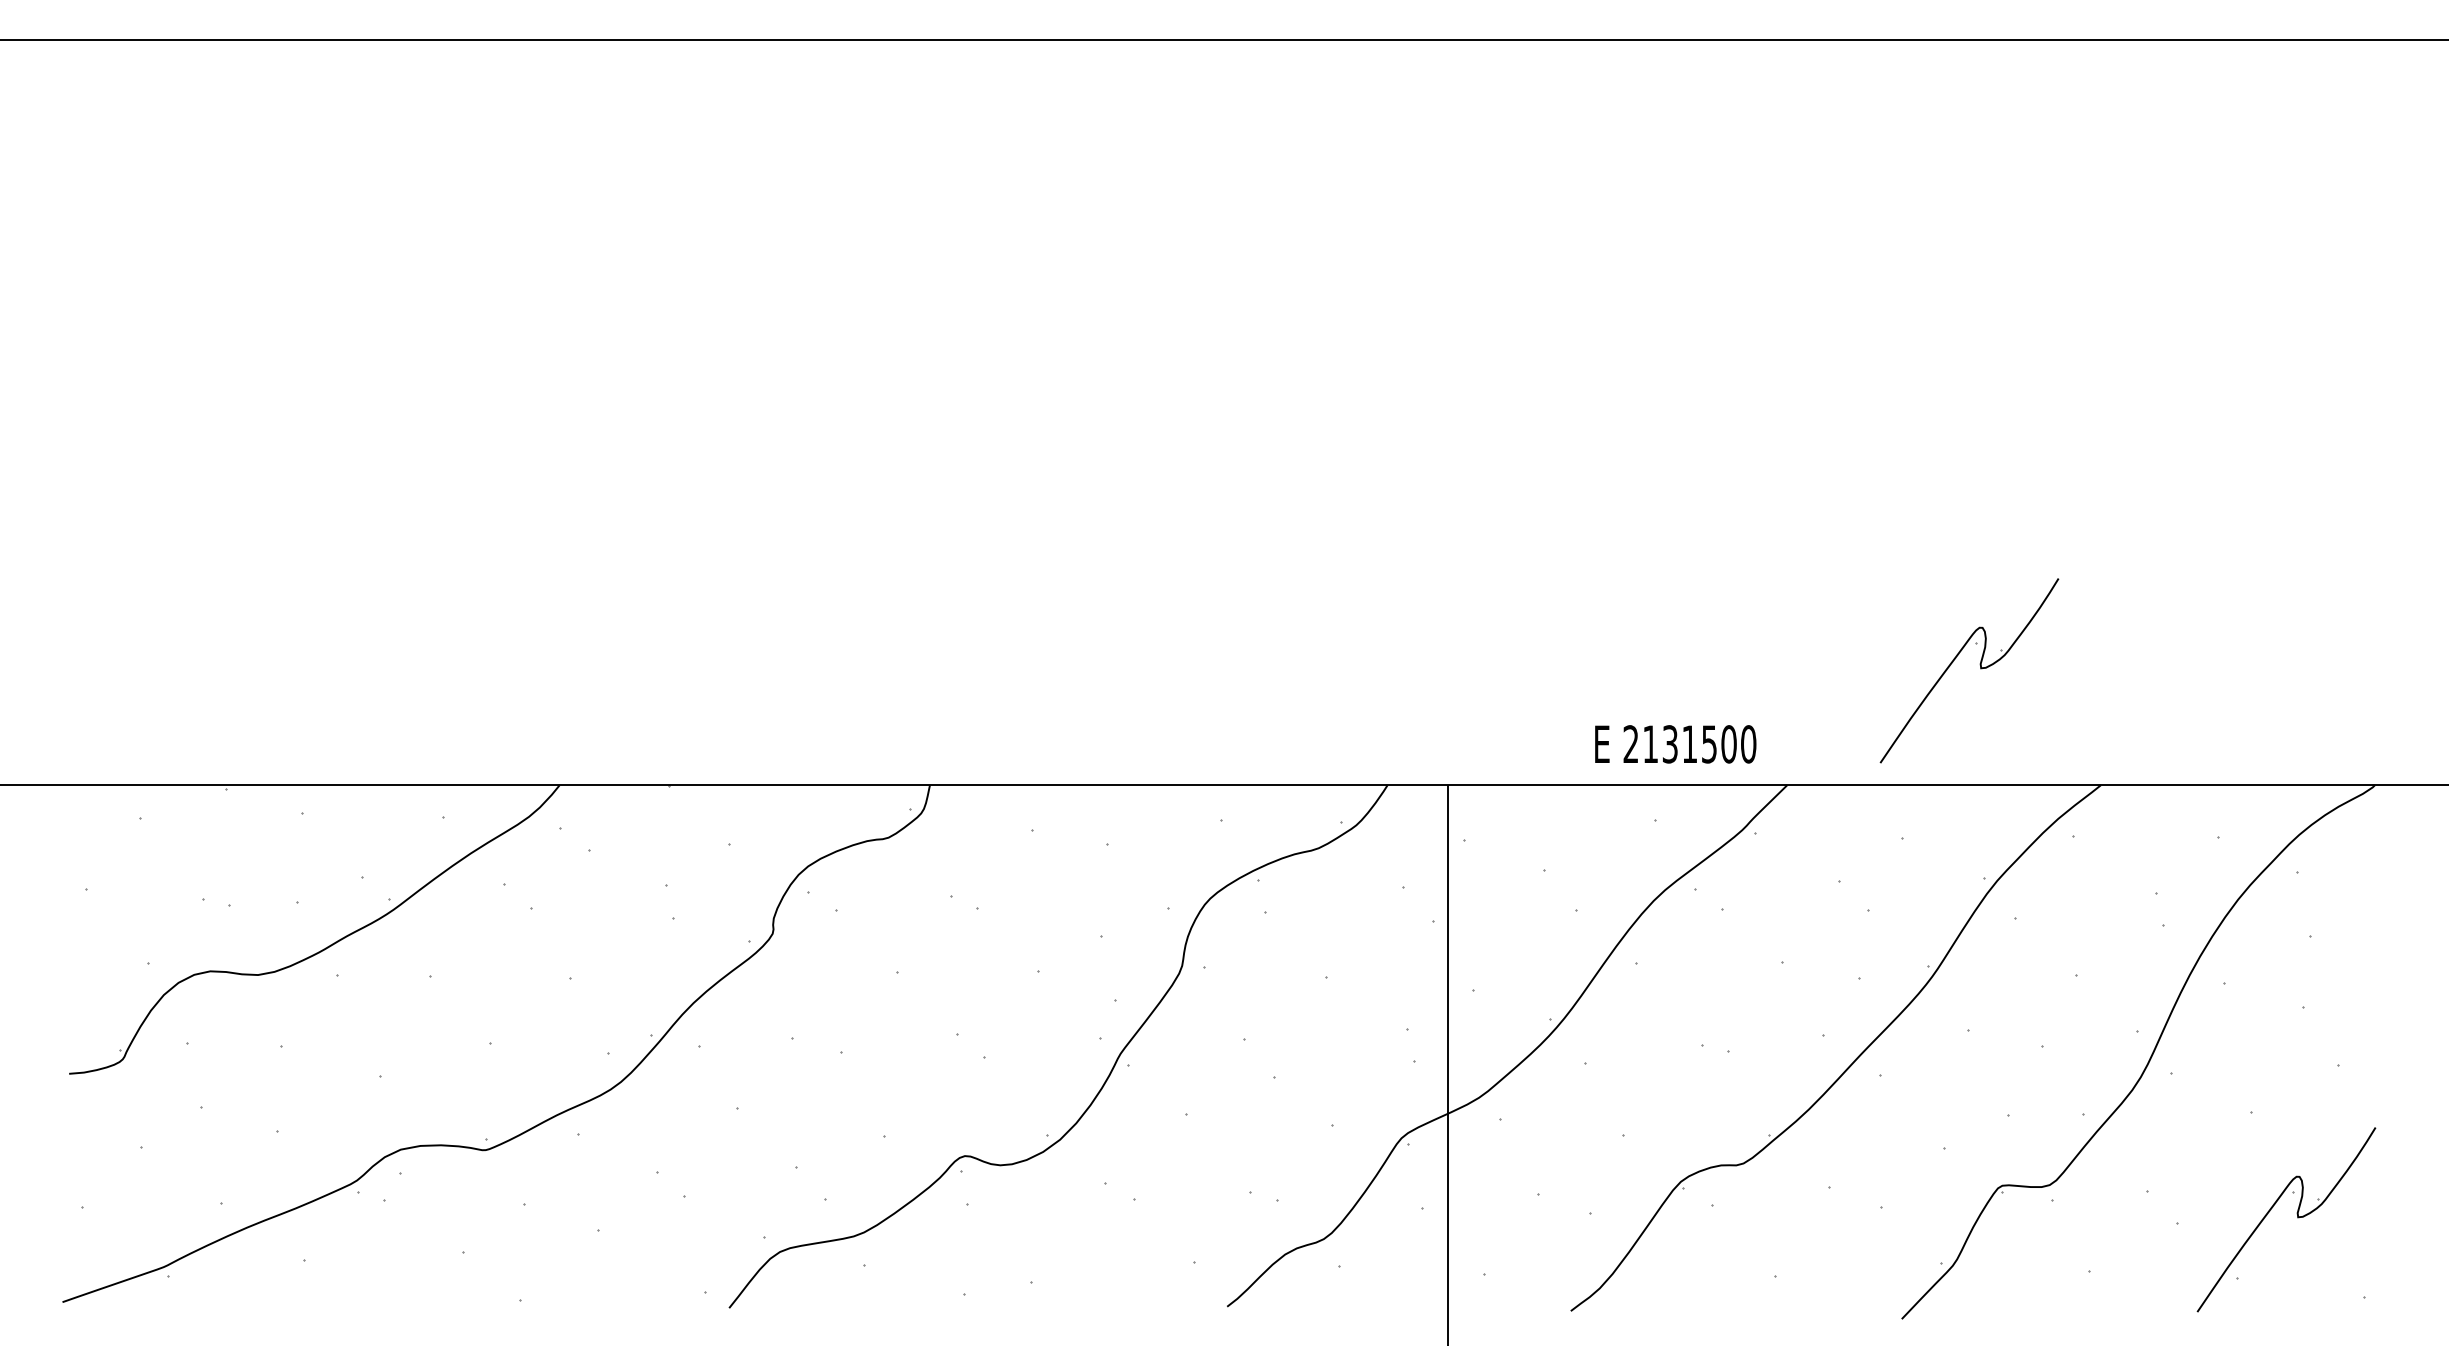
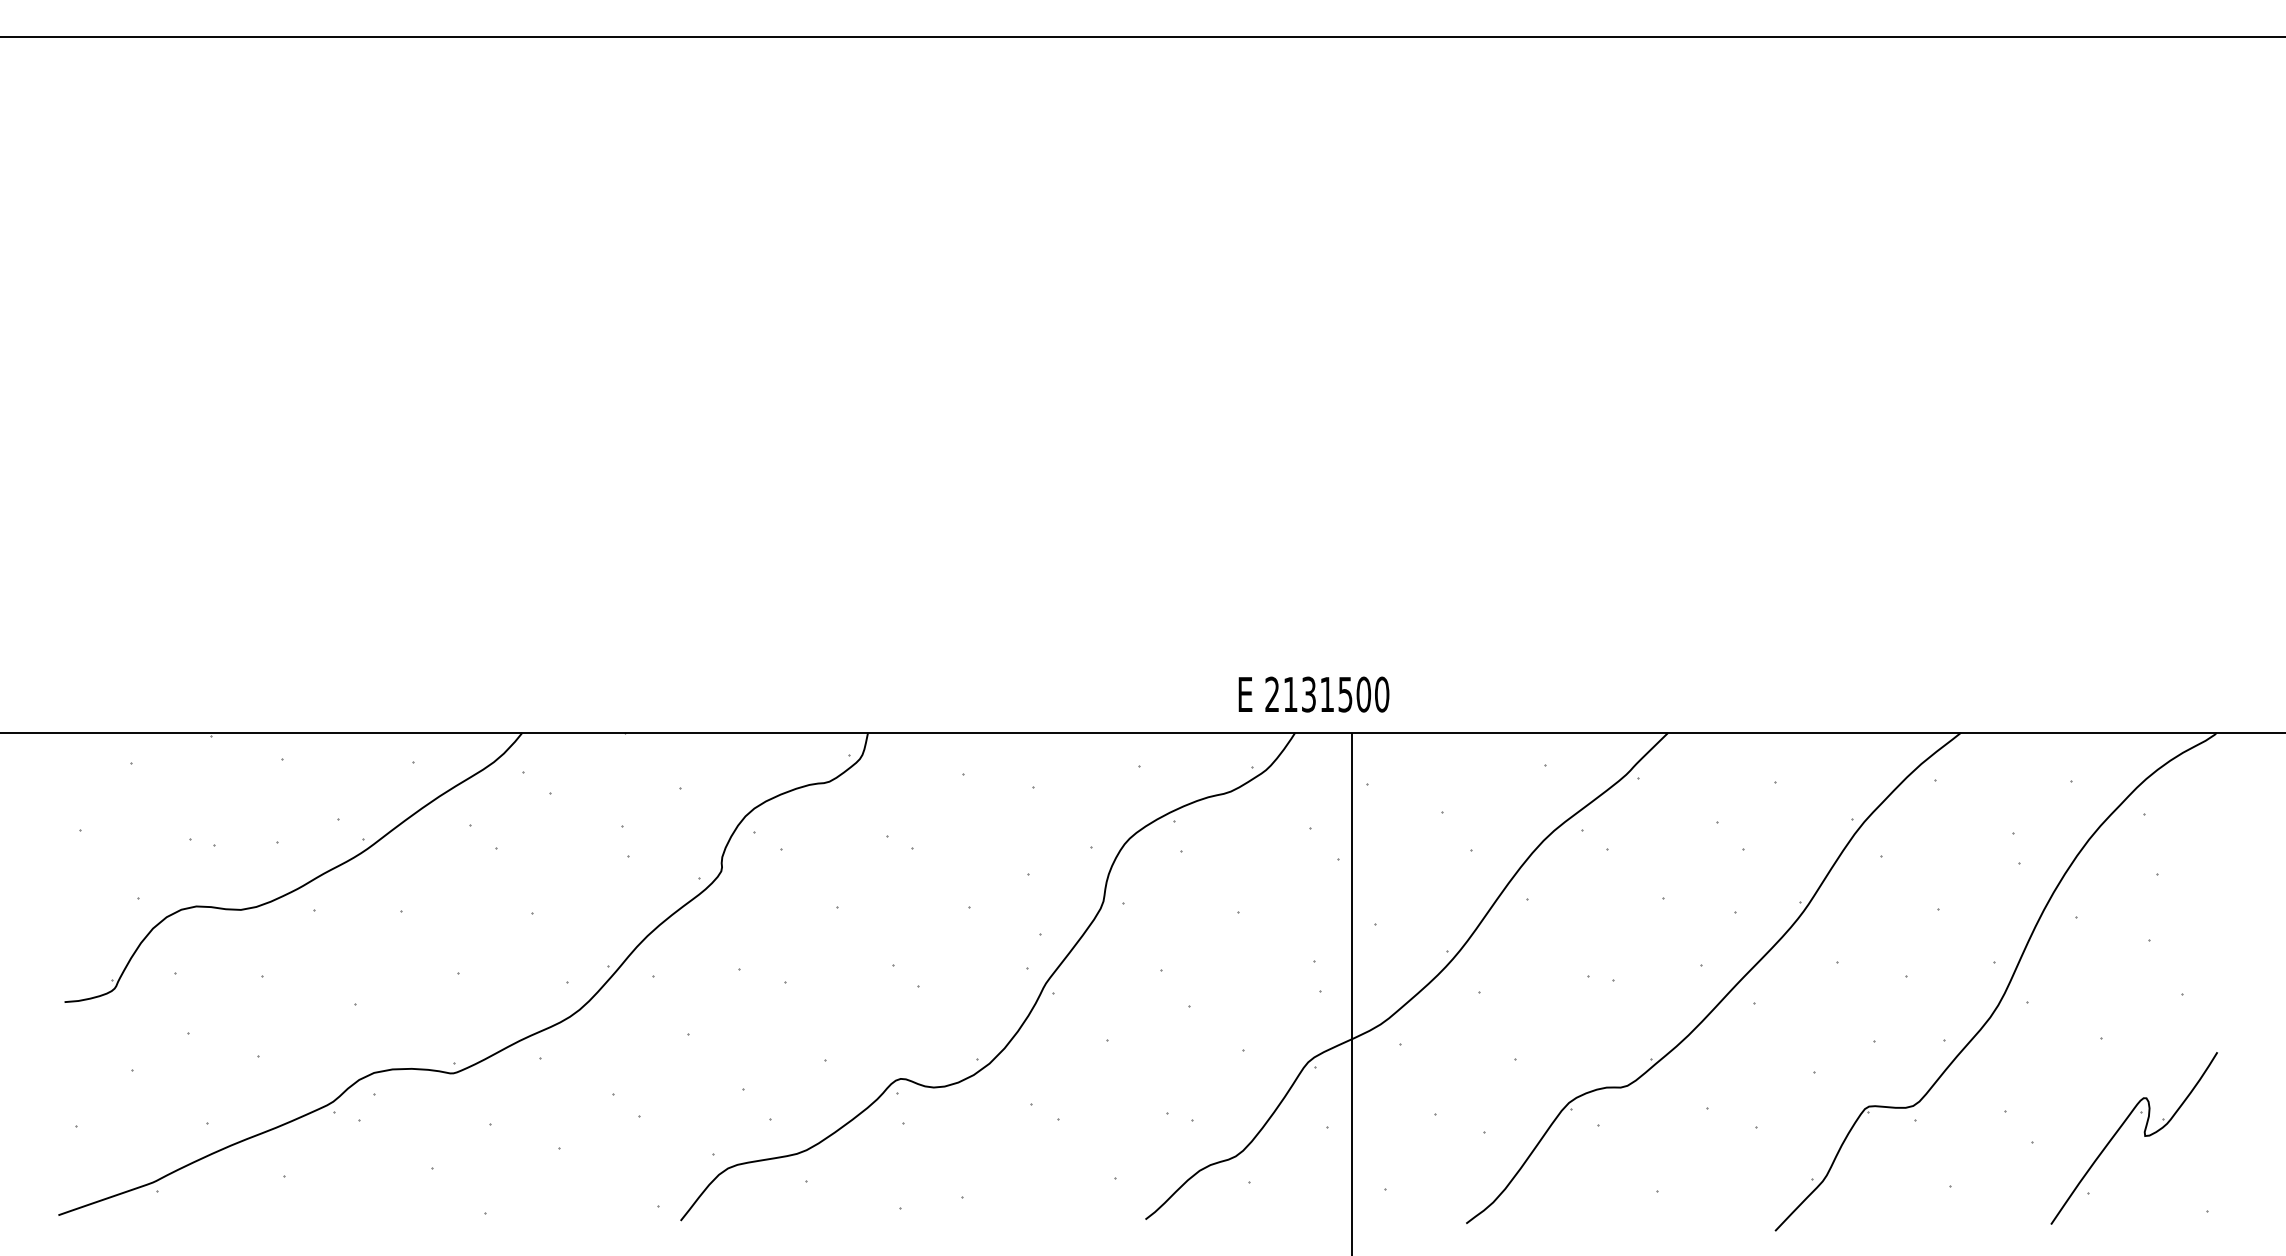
part: (1980, 669) -> (1848, 624), removed
text: (1675, 744) -> (1313, 694), moved

